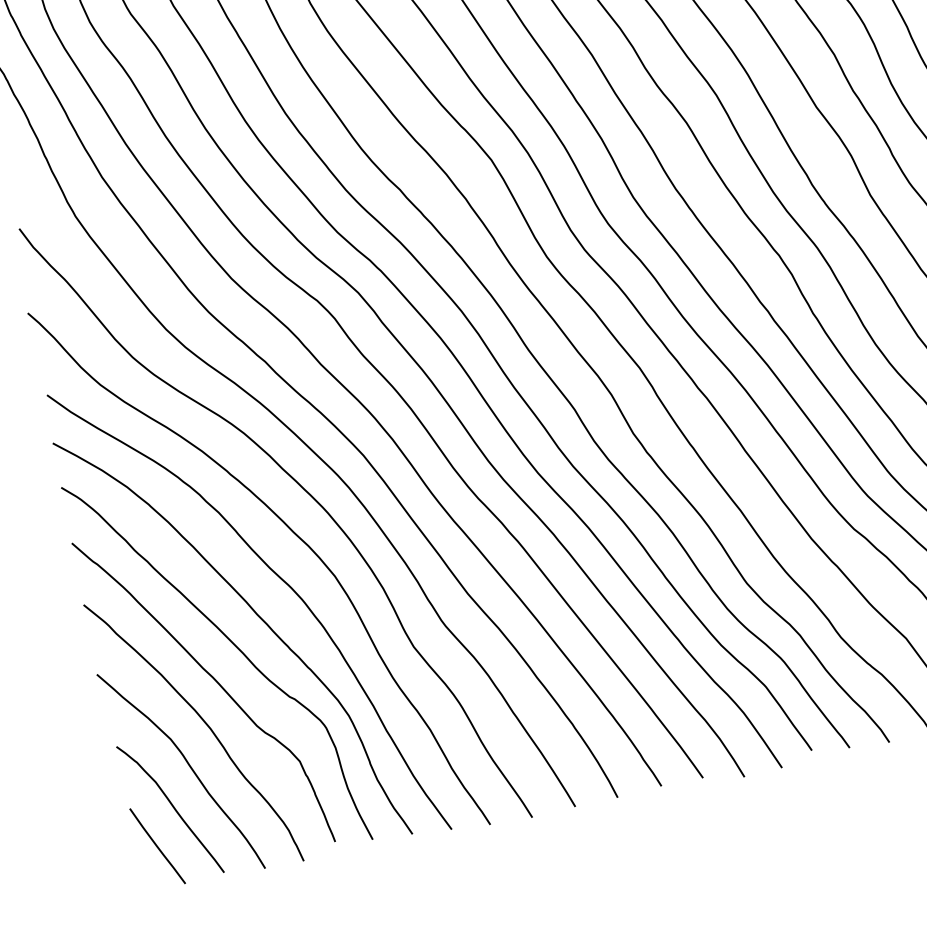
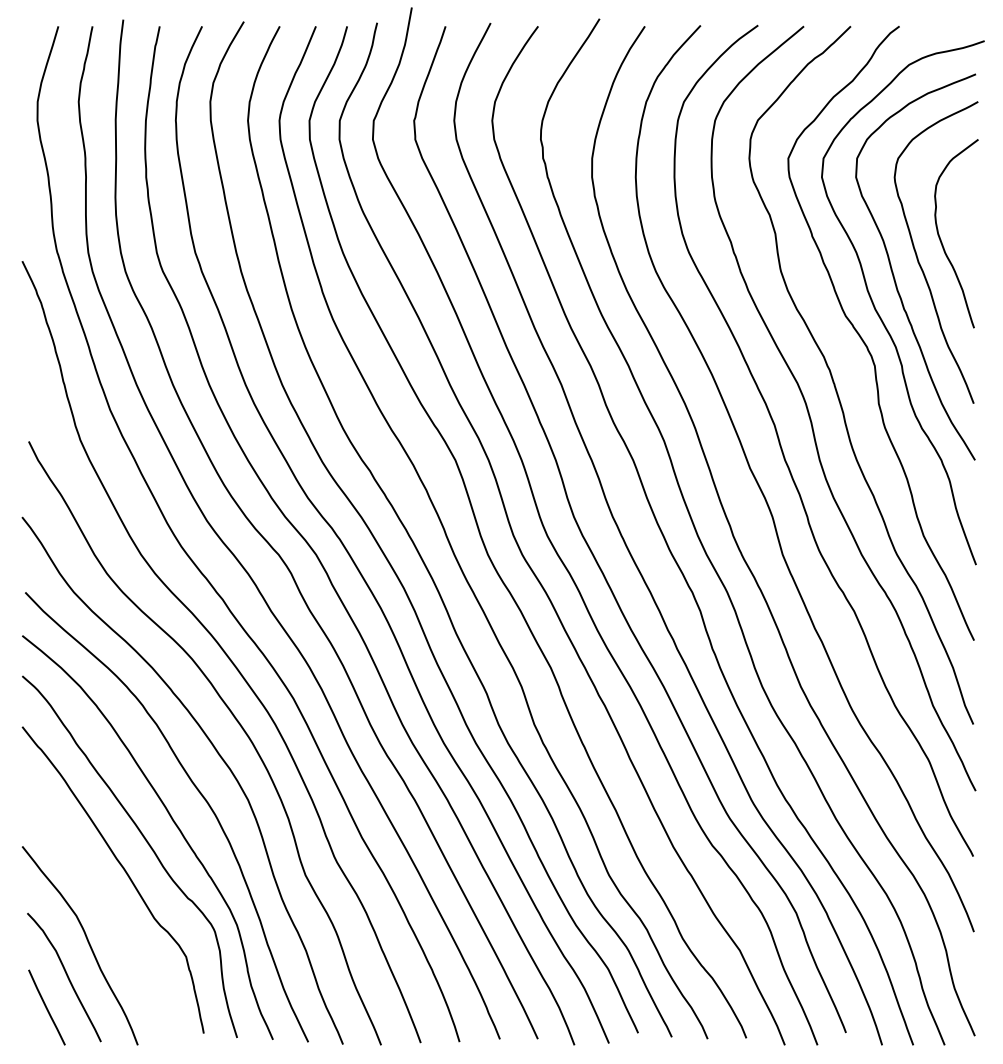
curve: (204, 723) -> (108, 907), removed

